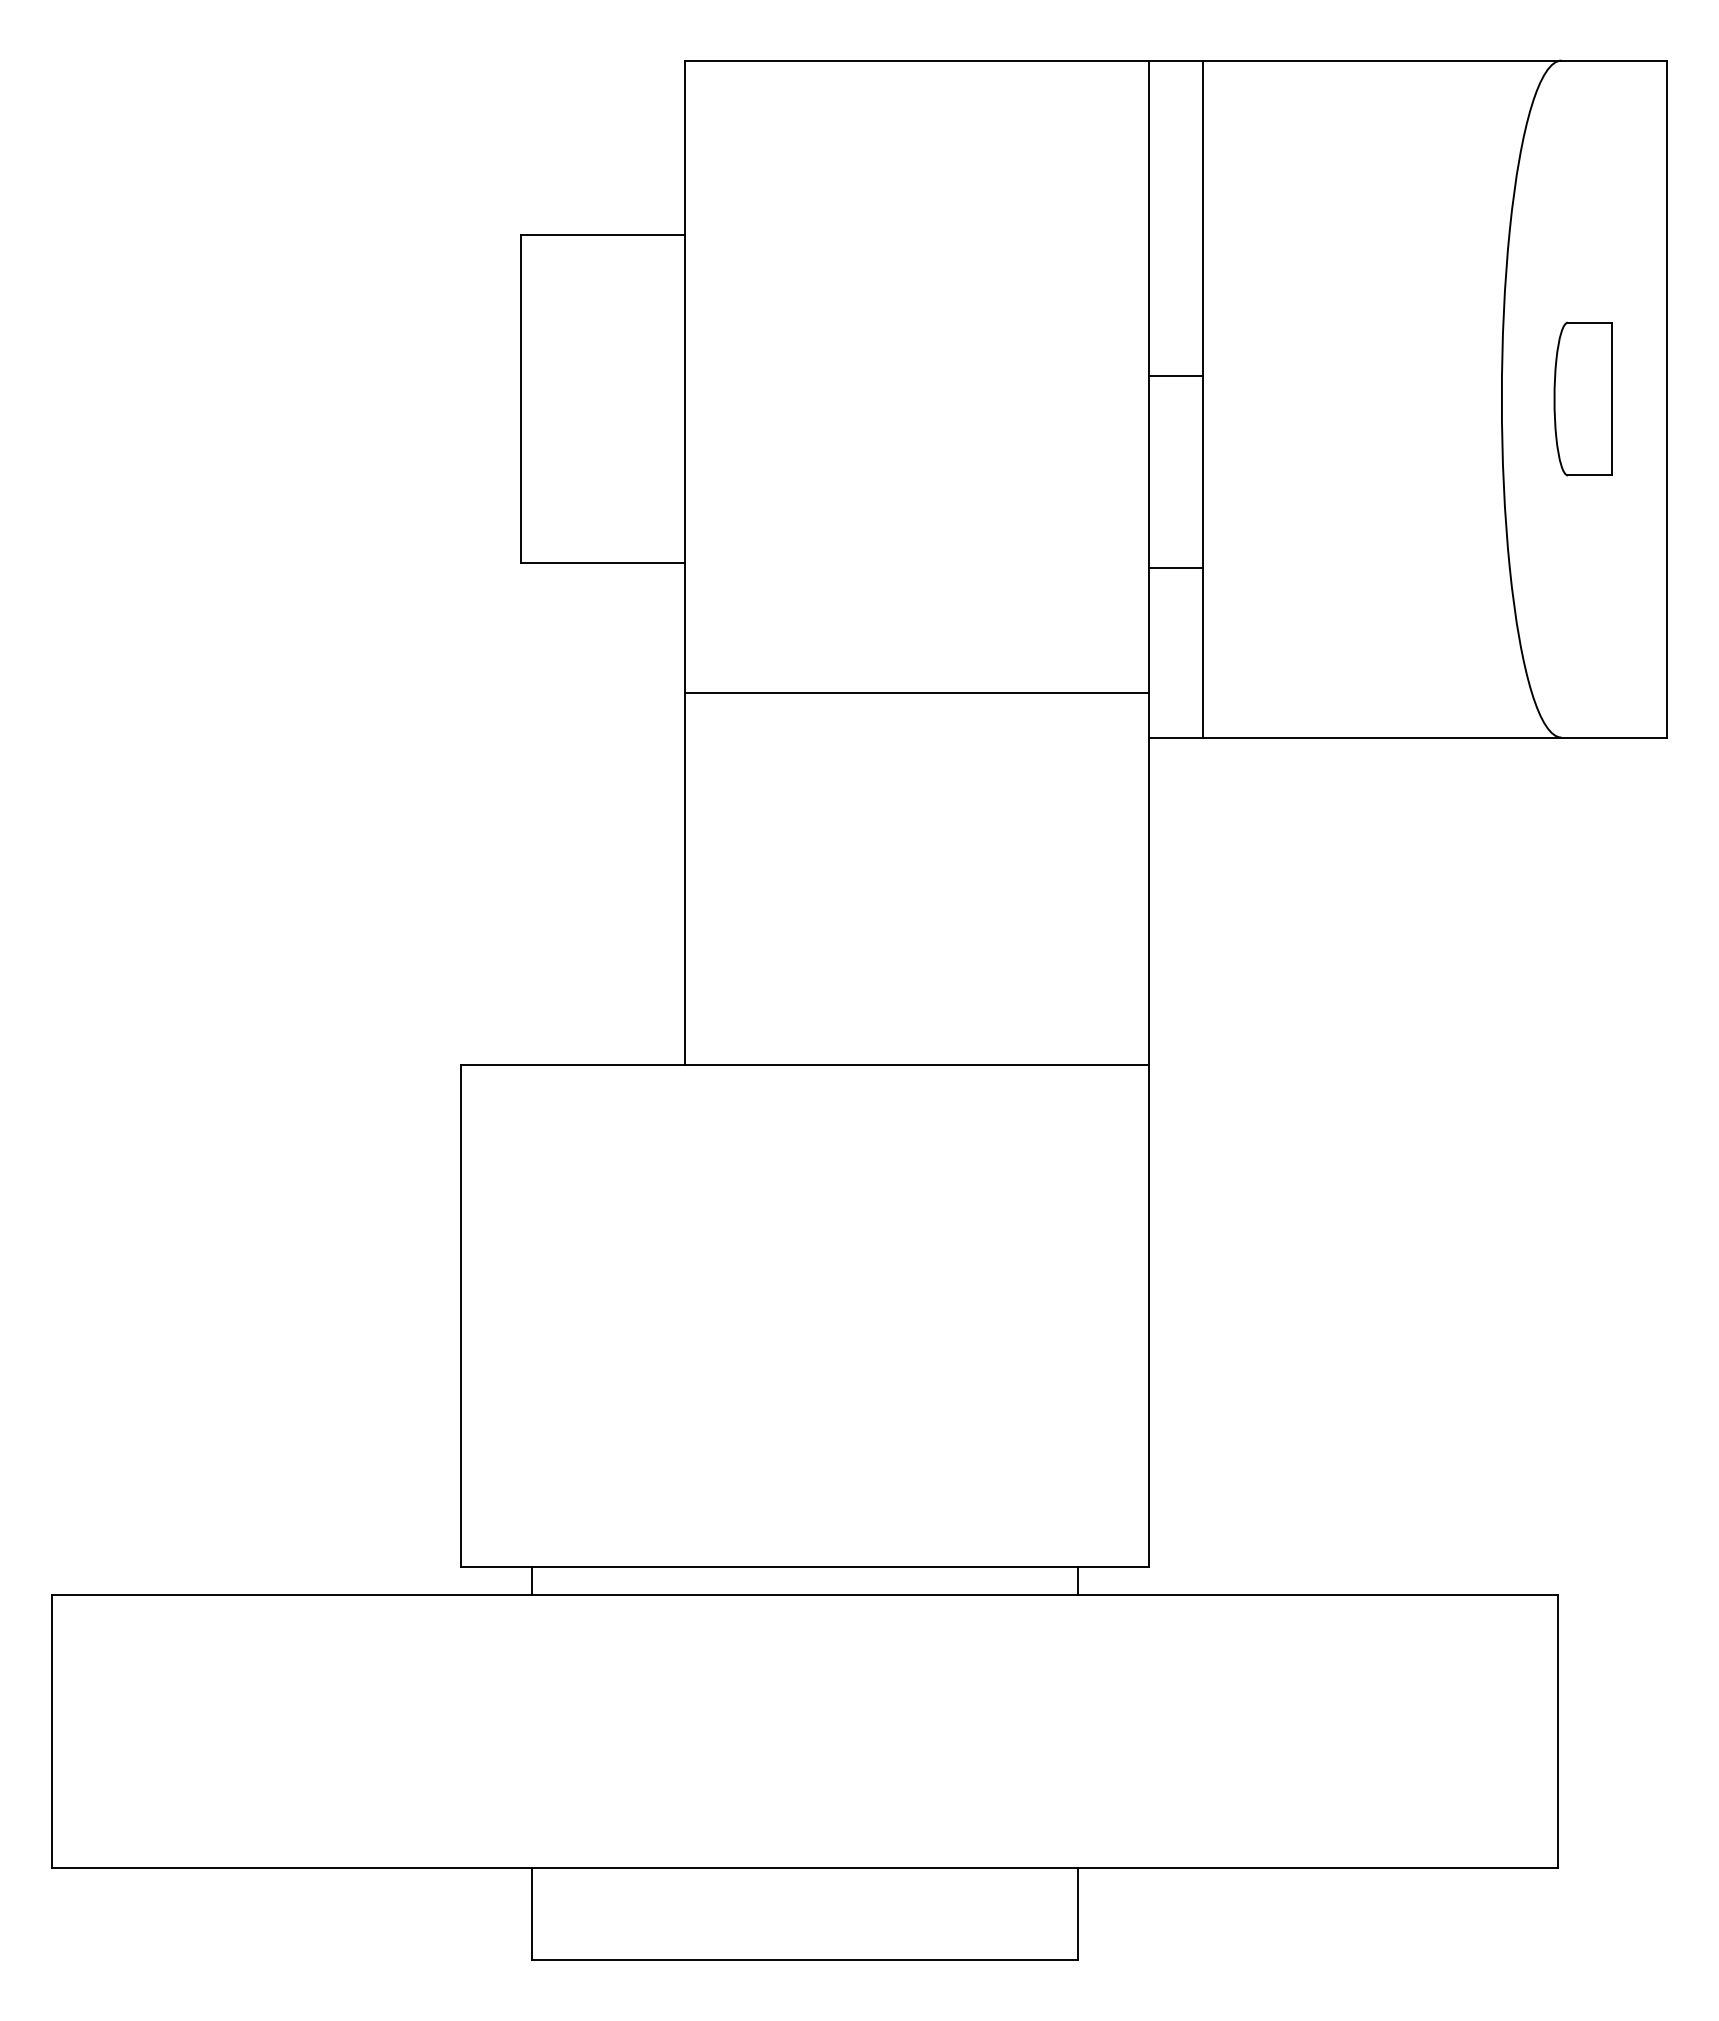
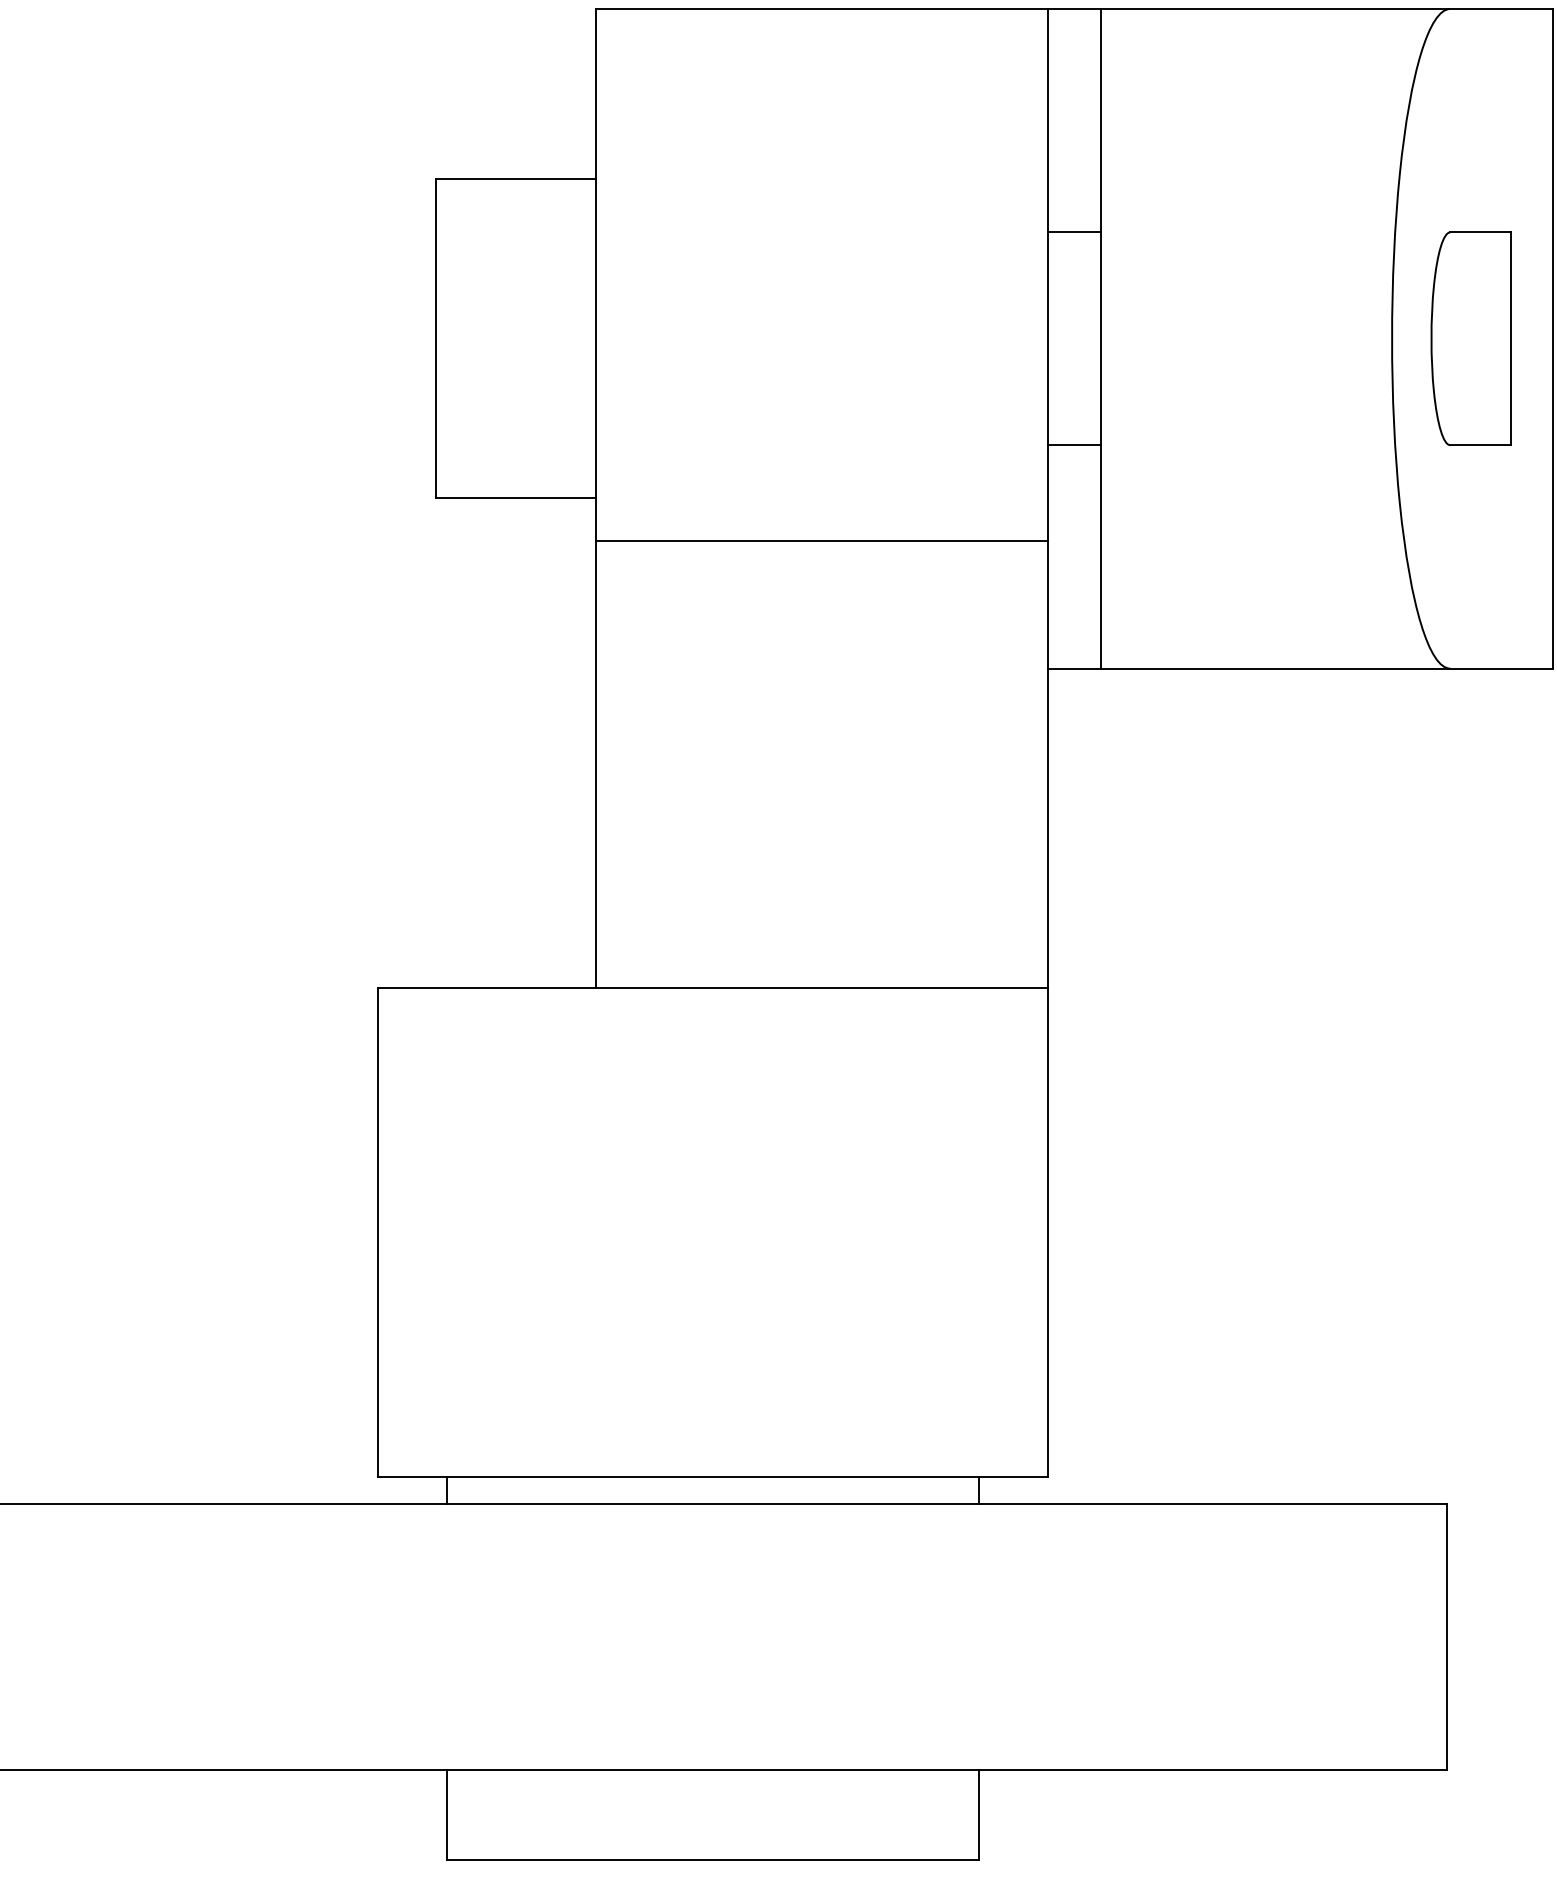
line: (1175, 375) -> (1074, 232), moved
part: (1582, 398) -> (1470, 338), size x1.43
line: (1175, 568) -> (1074, 445), moved
line: (916, 692) -> (821, 540), moved

